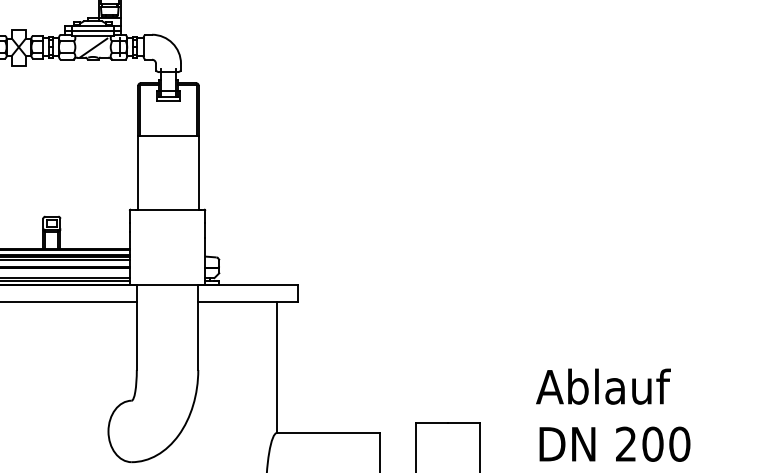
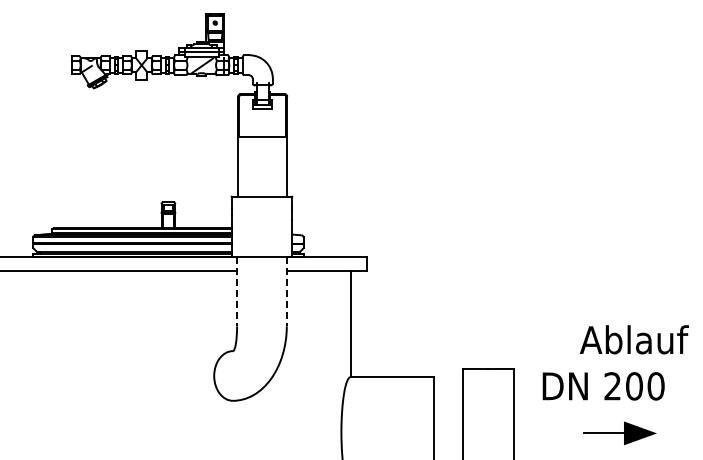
line: (137, 326) -> (237, 291), solid -> dashed
line: (197, 326) -> (286, 291), solid -> dashed
text: (603, 386) -> (634, 339), moved
text: (614, 444) -> (603, 386), moved

